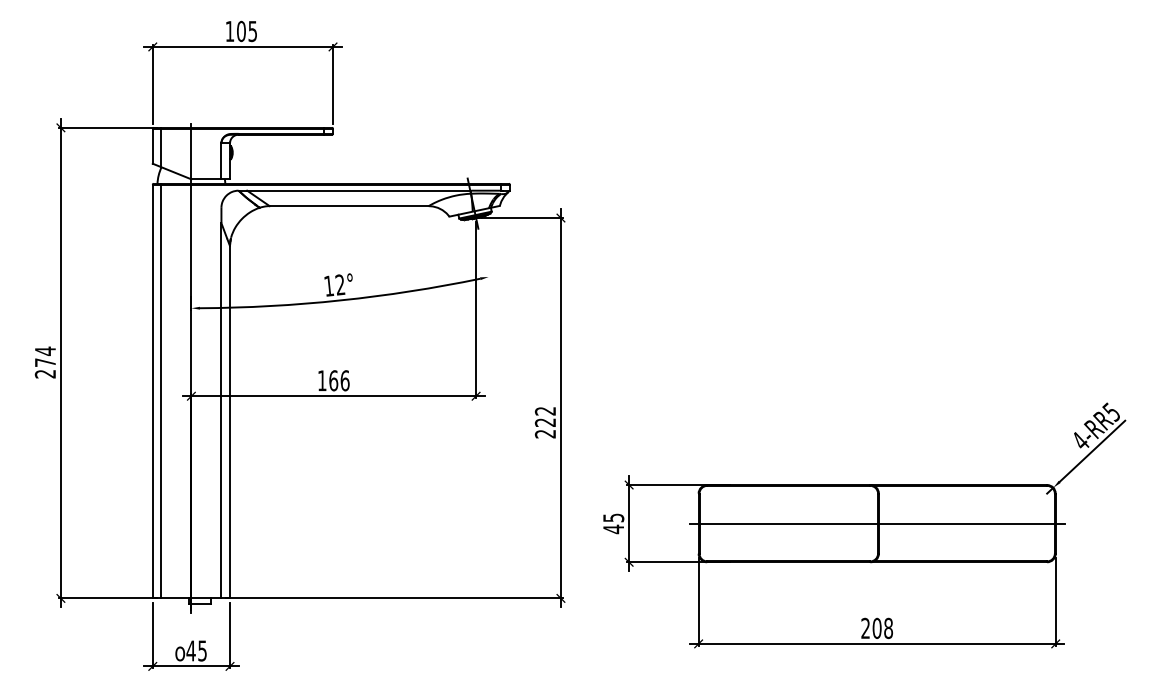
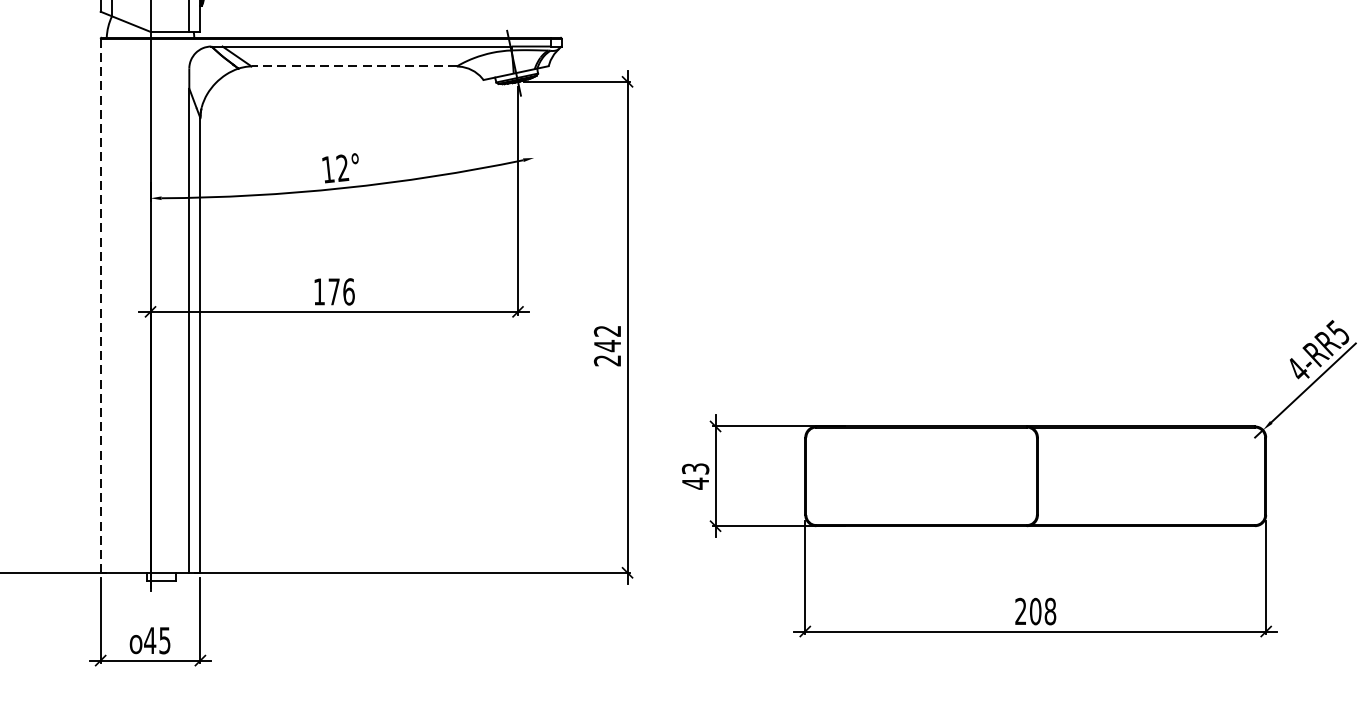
line: (349, 206) -> (354, 66), solid -> dashed
text: (333, 380) -> (333, 291), 166 -> 176
line: (161, 390) -> (111, 304), removed
line: (152, 391) -> (100, 305), solid -> dashed
text: (544, 422) -> (606, 345), 222 -> 242
text: (613, 517) -> (695, 468), 45 -> 43
line: (877, 523) -> (1036, 476), removed

